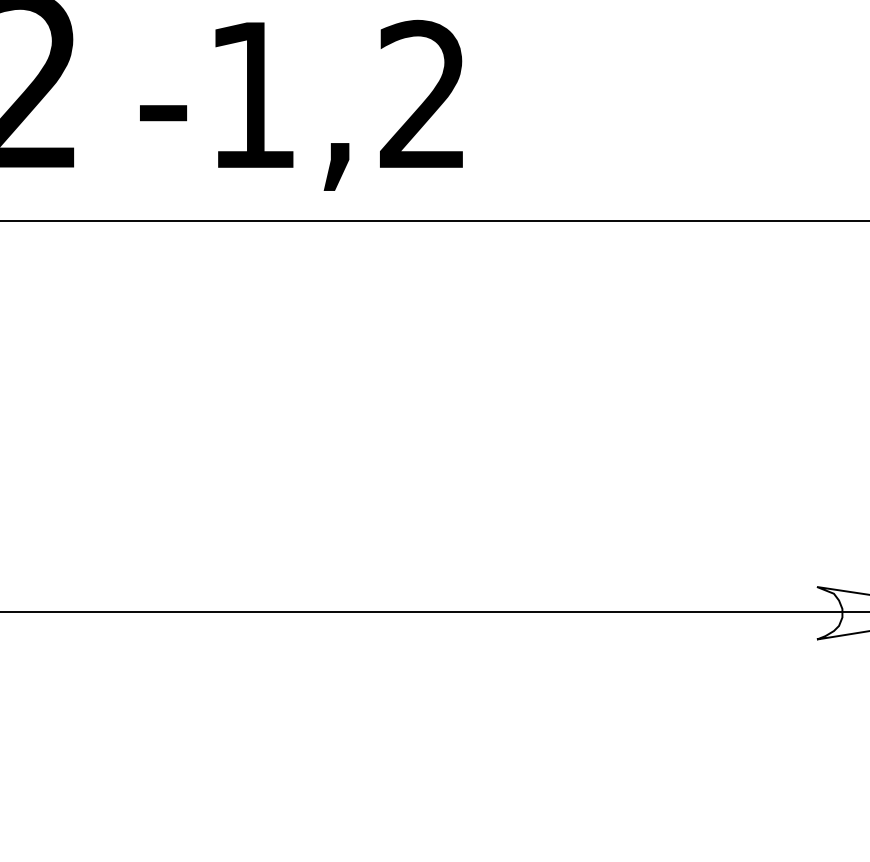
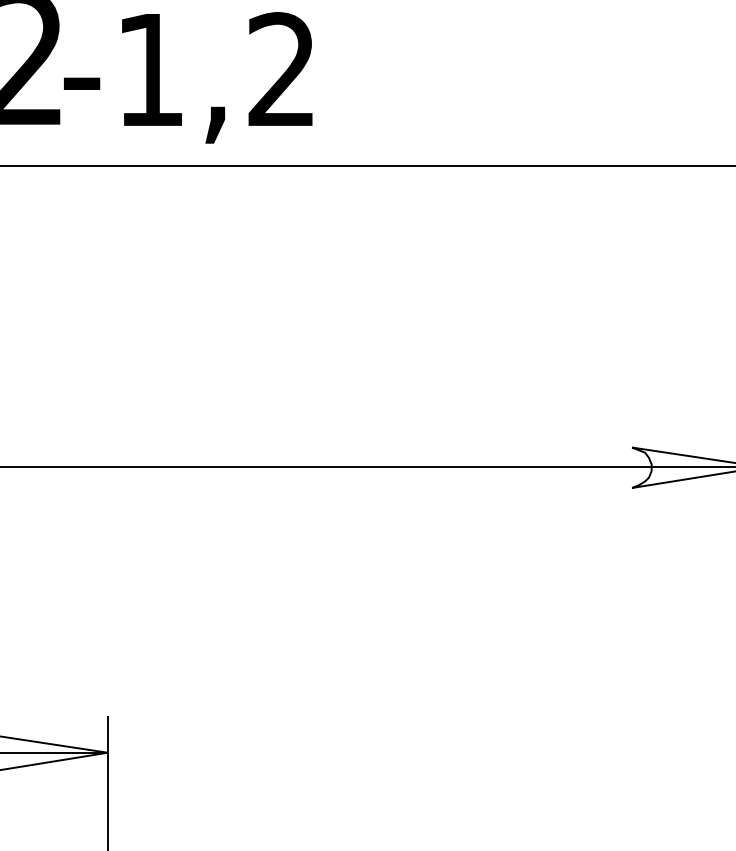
text: (301, 104) -> (188, 77), moved

